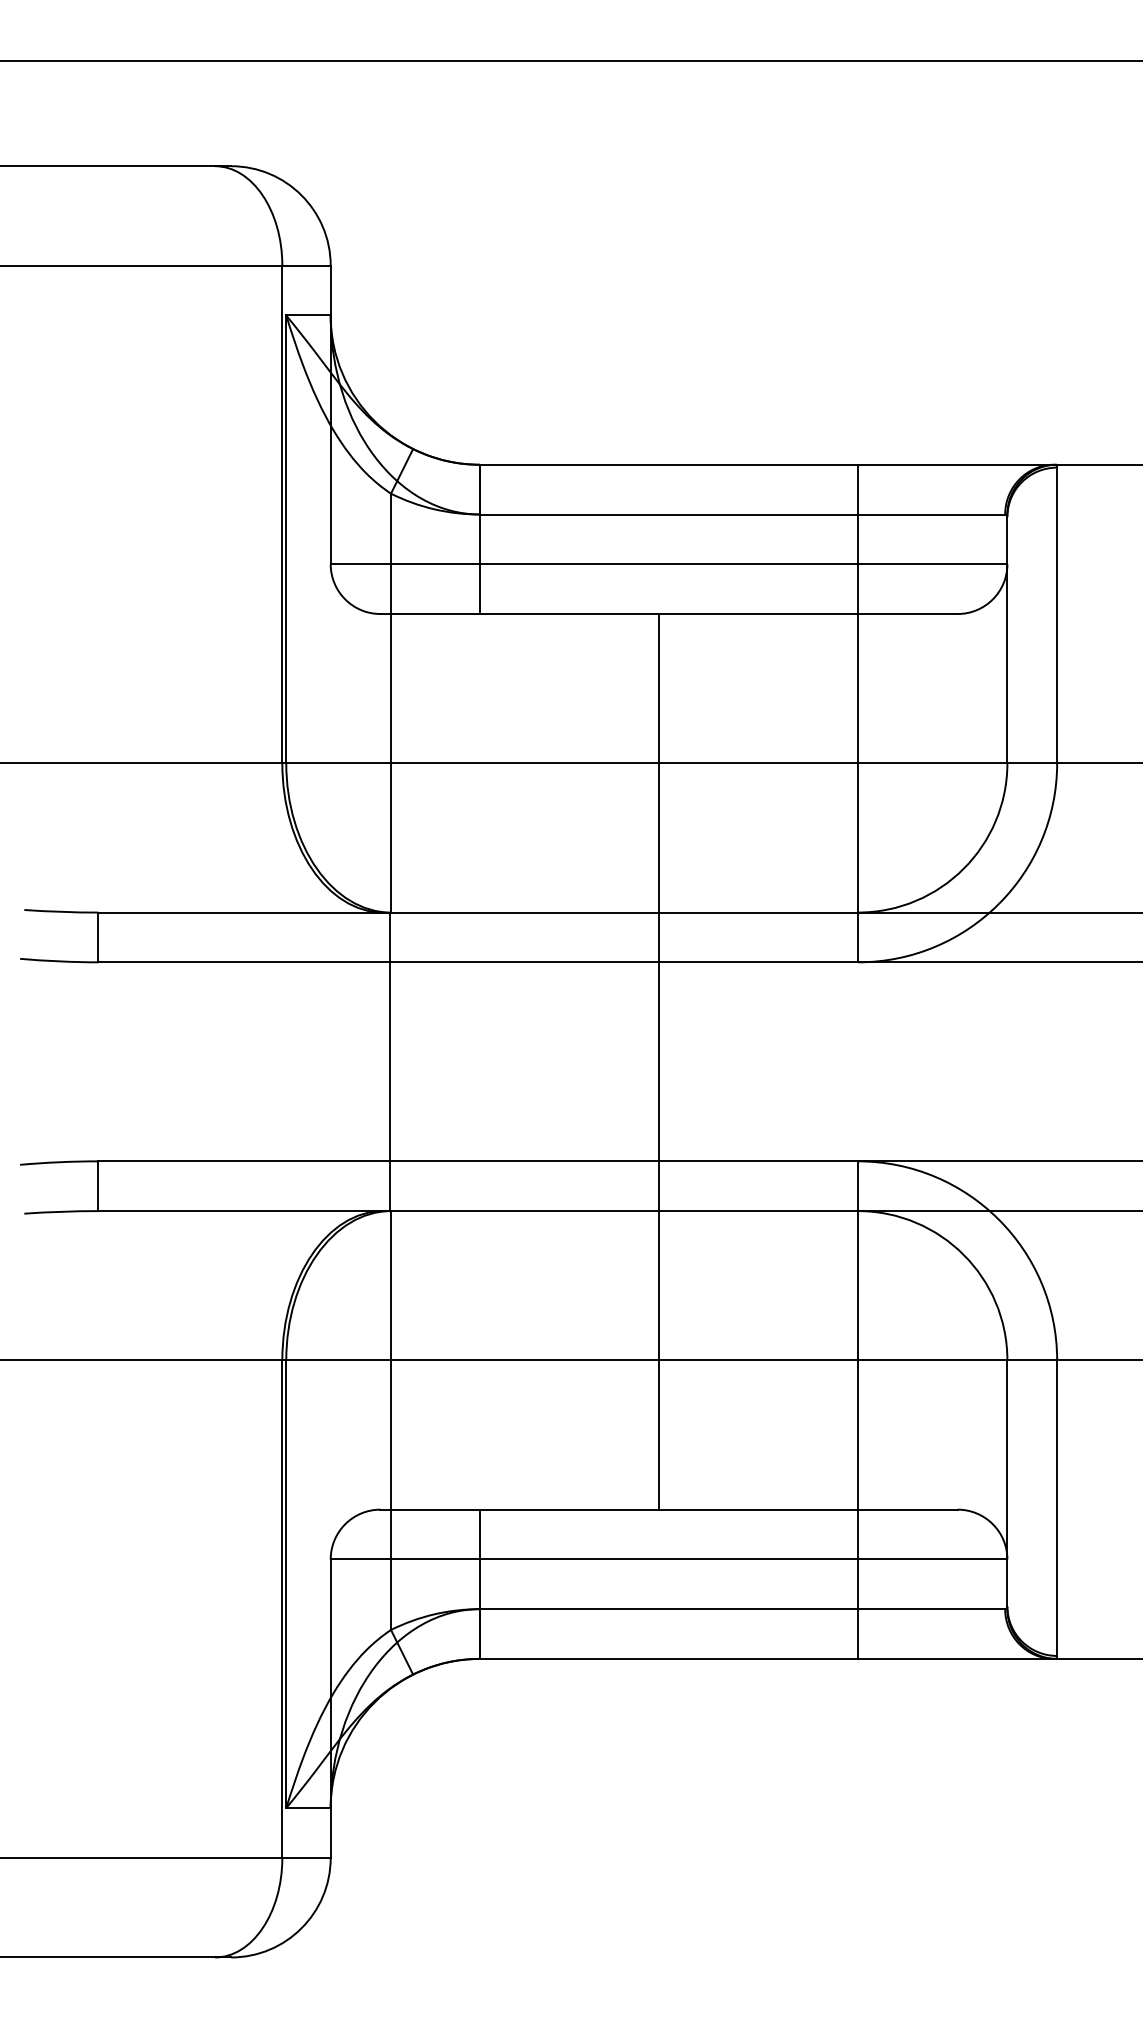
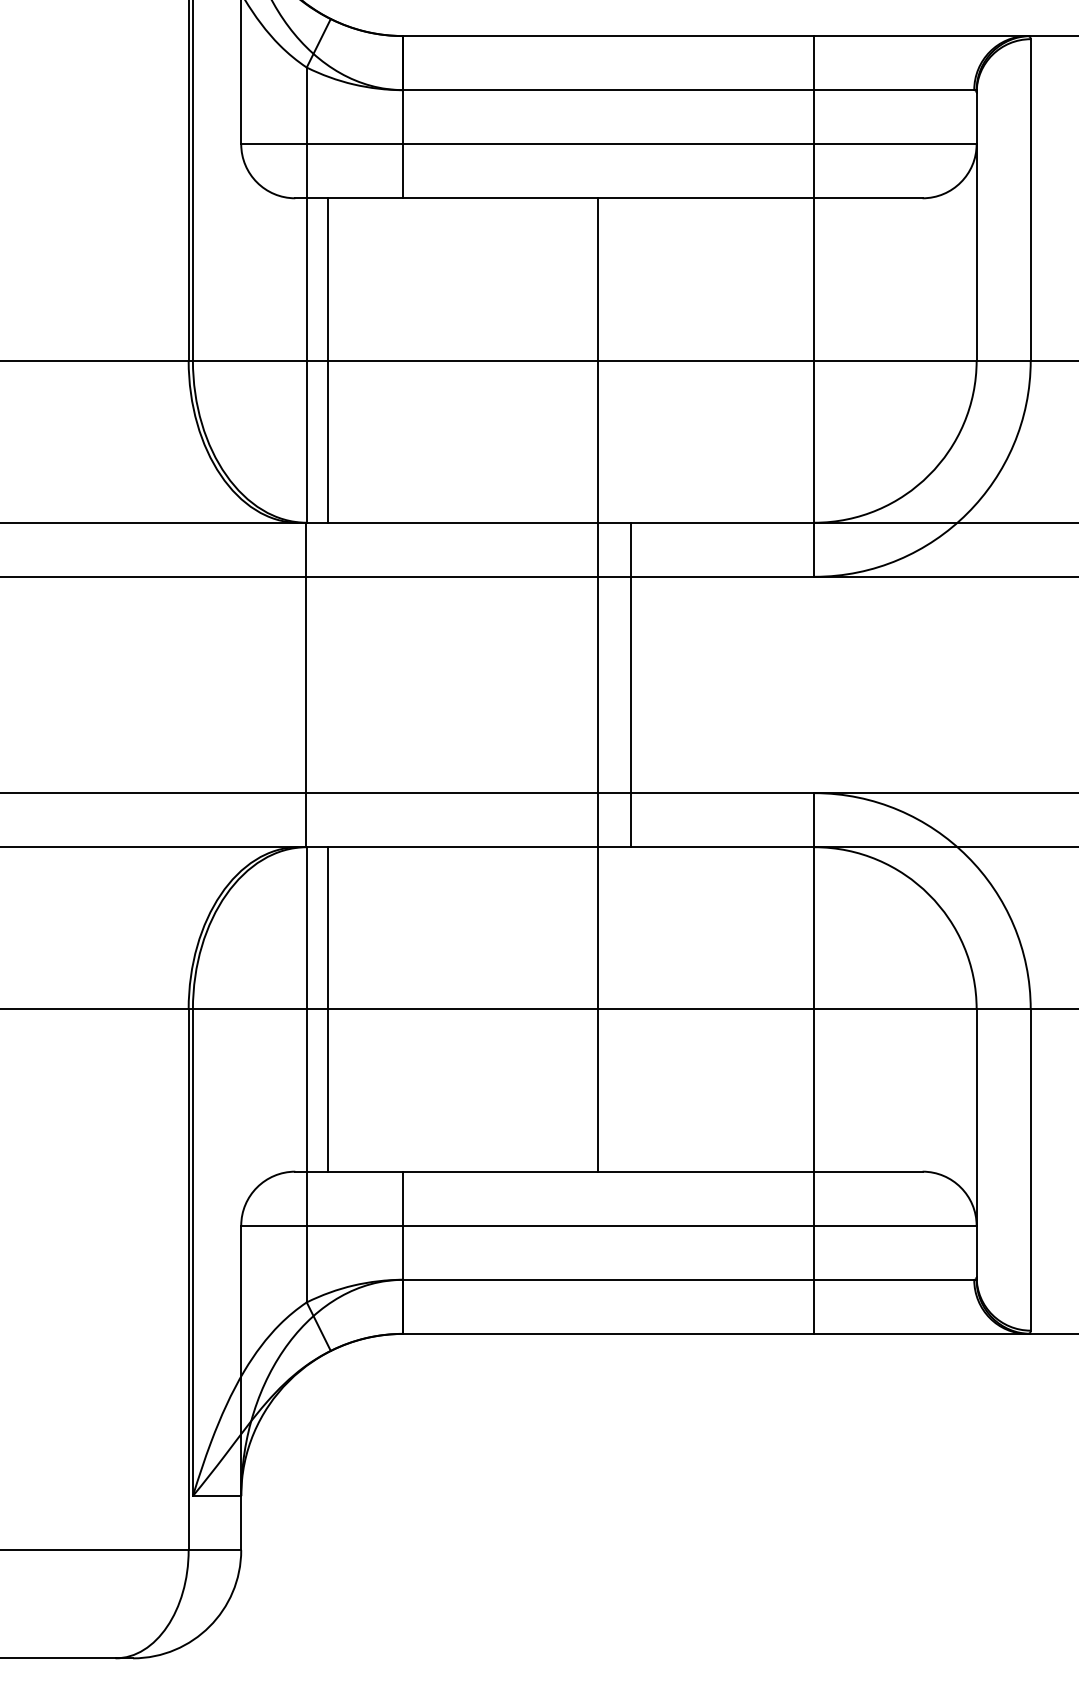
line: (410, 763) -> (327, 360), added
line: (689, 1061) -> (631, 684), added
line: (410, 1360) -> (327, 1009), added

